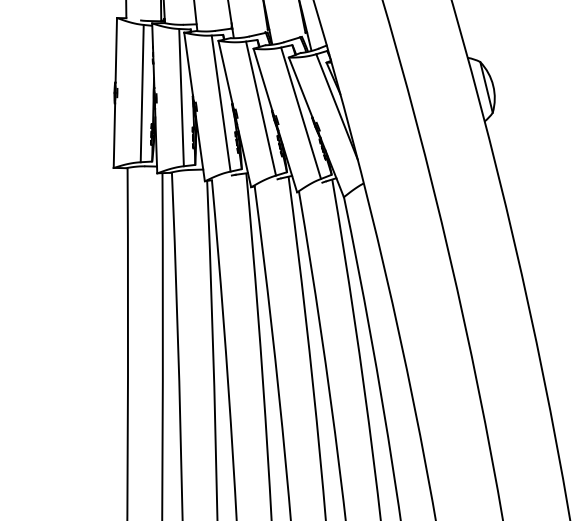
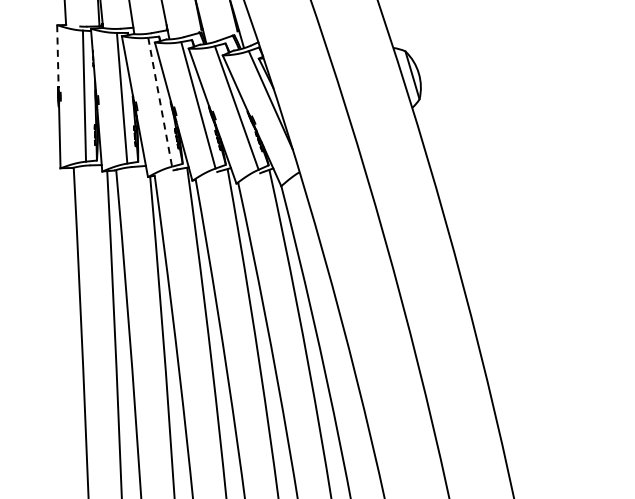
line: (115, 49) -> (57, 55), solid -> dashed
line: (221, 103) -> (160, 102), solid -> dashed

